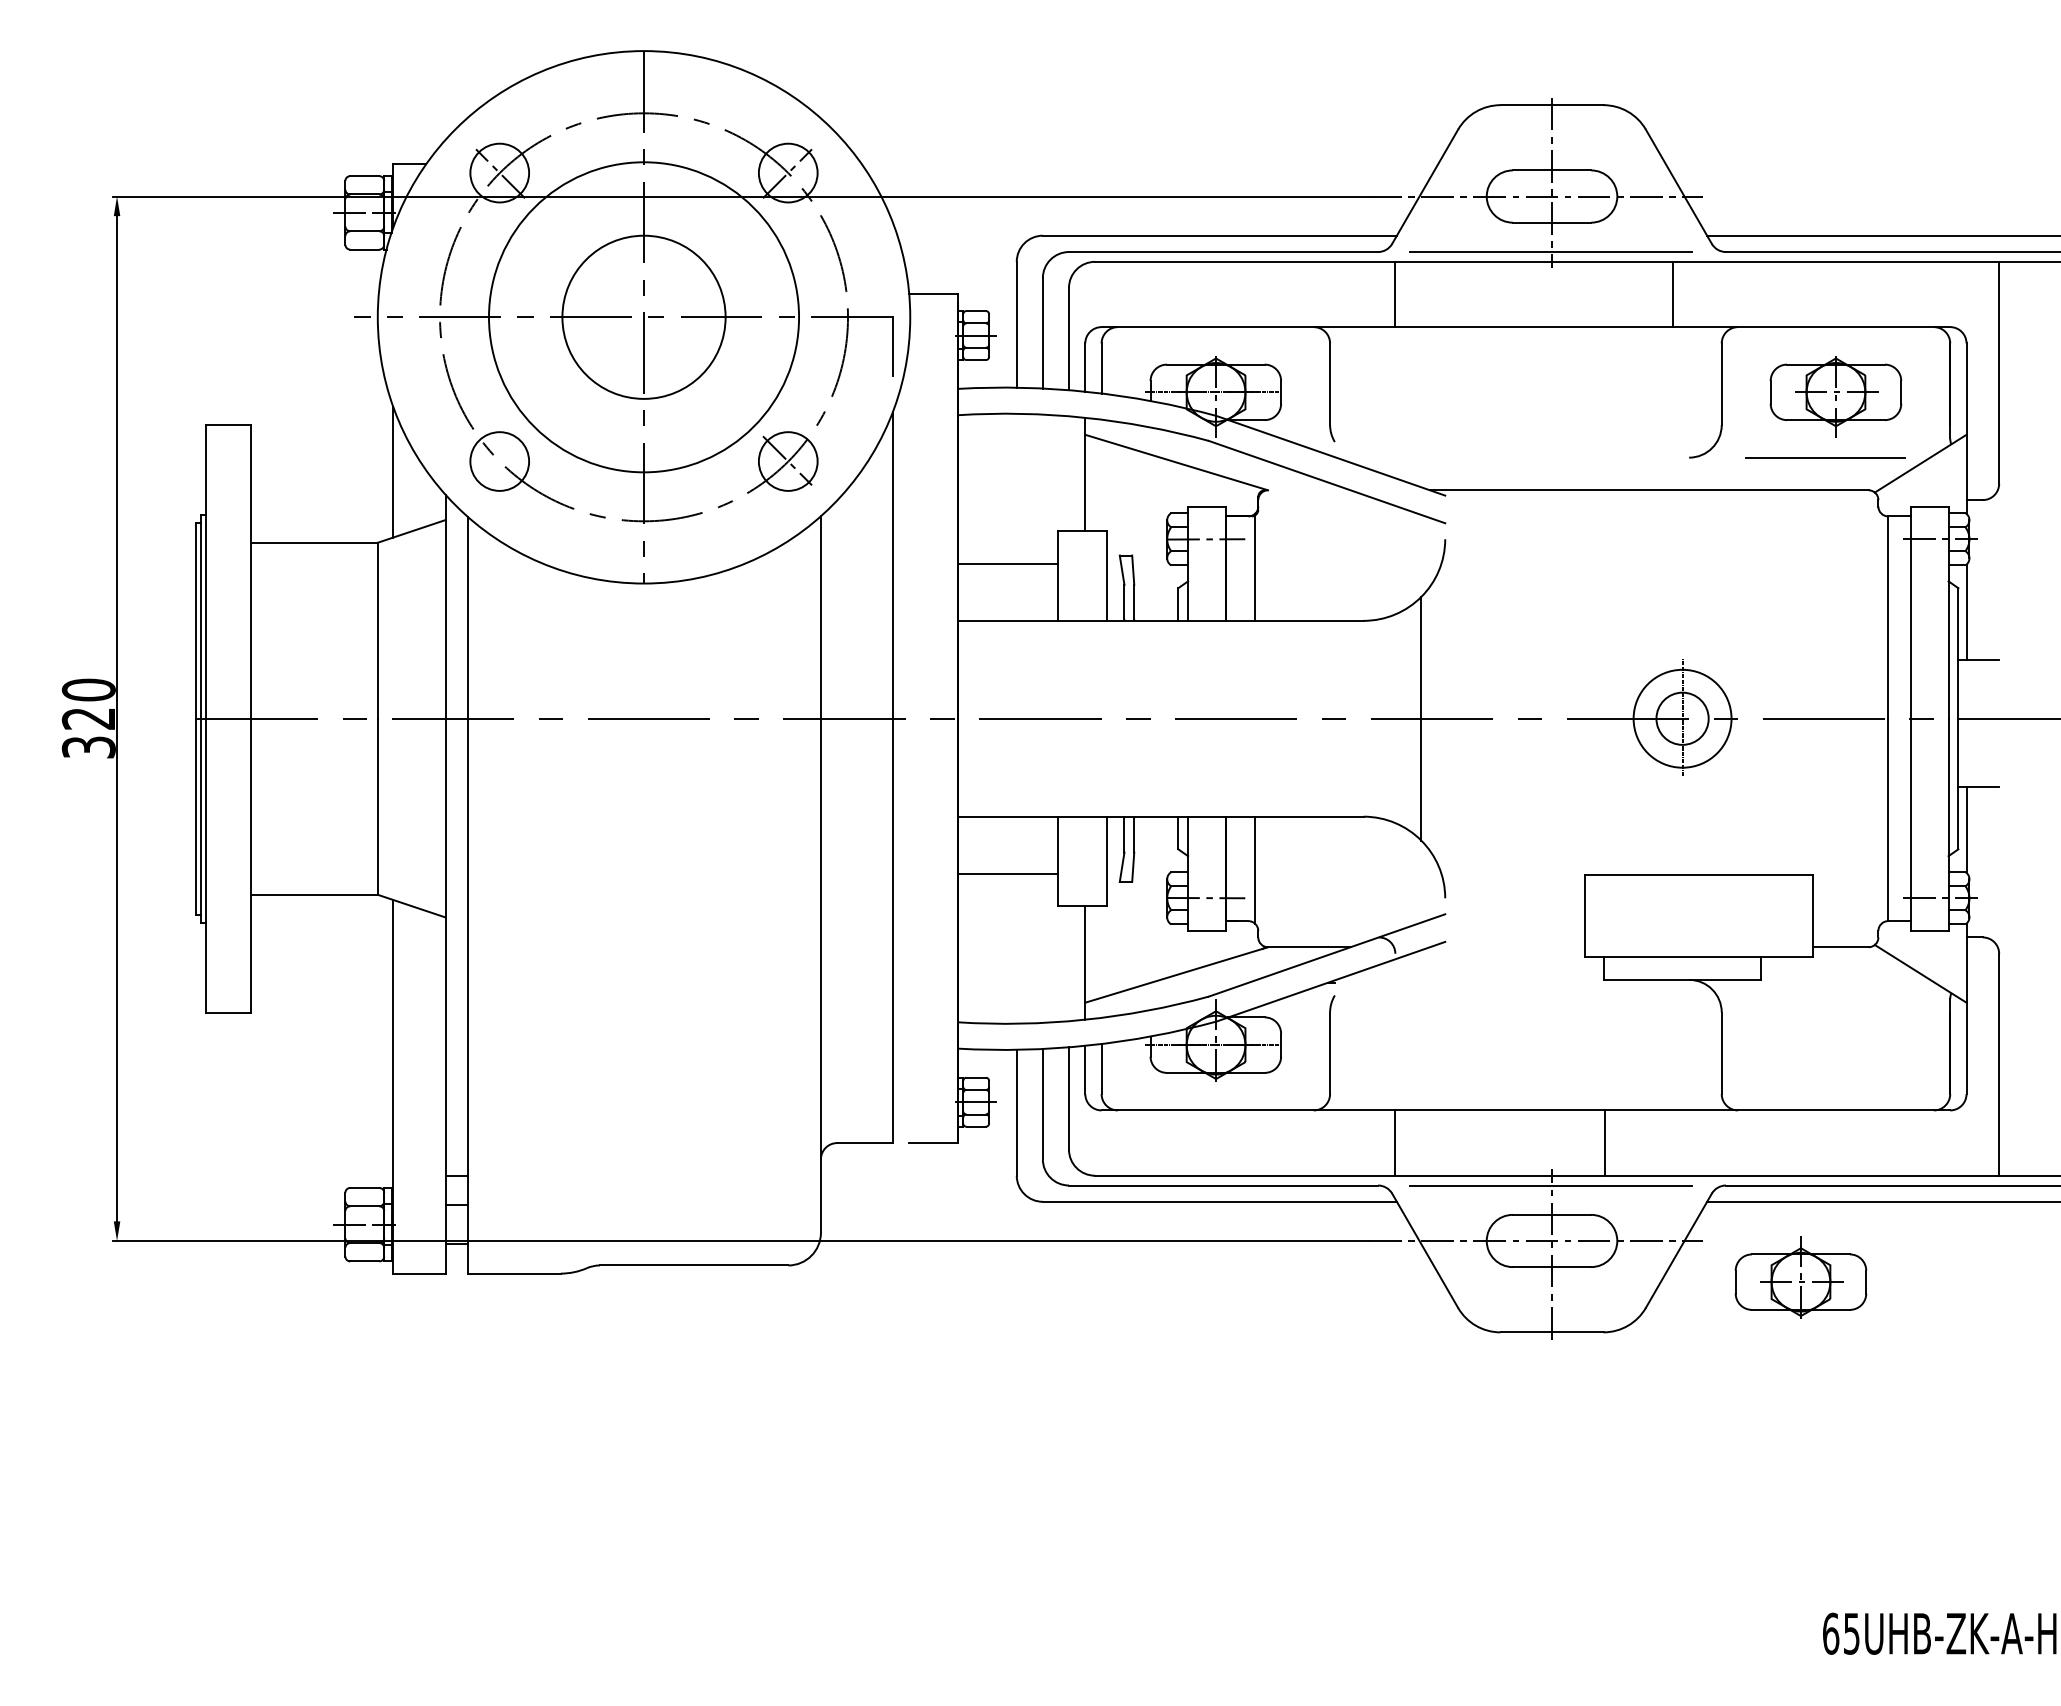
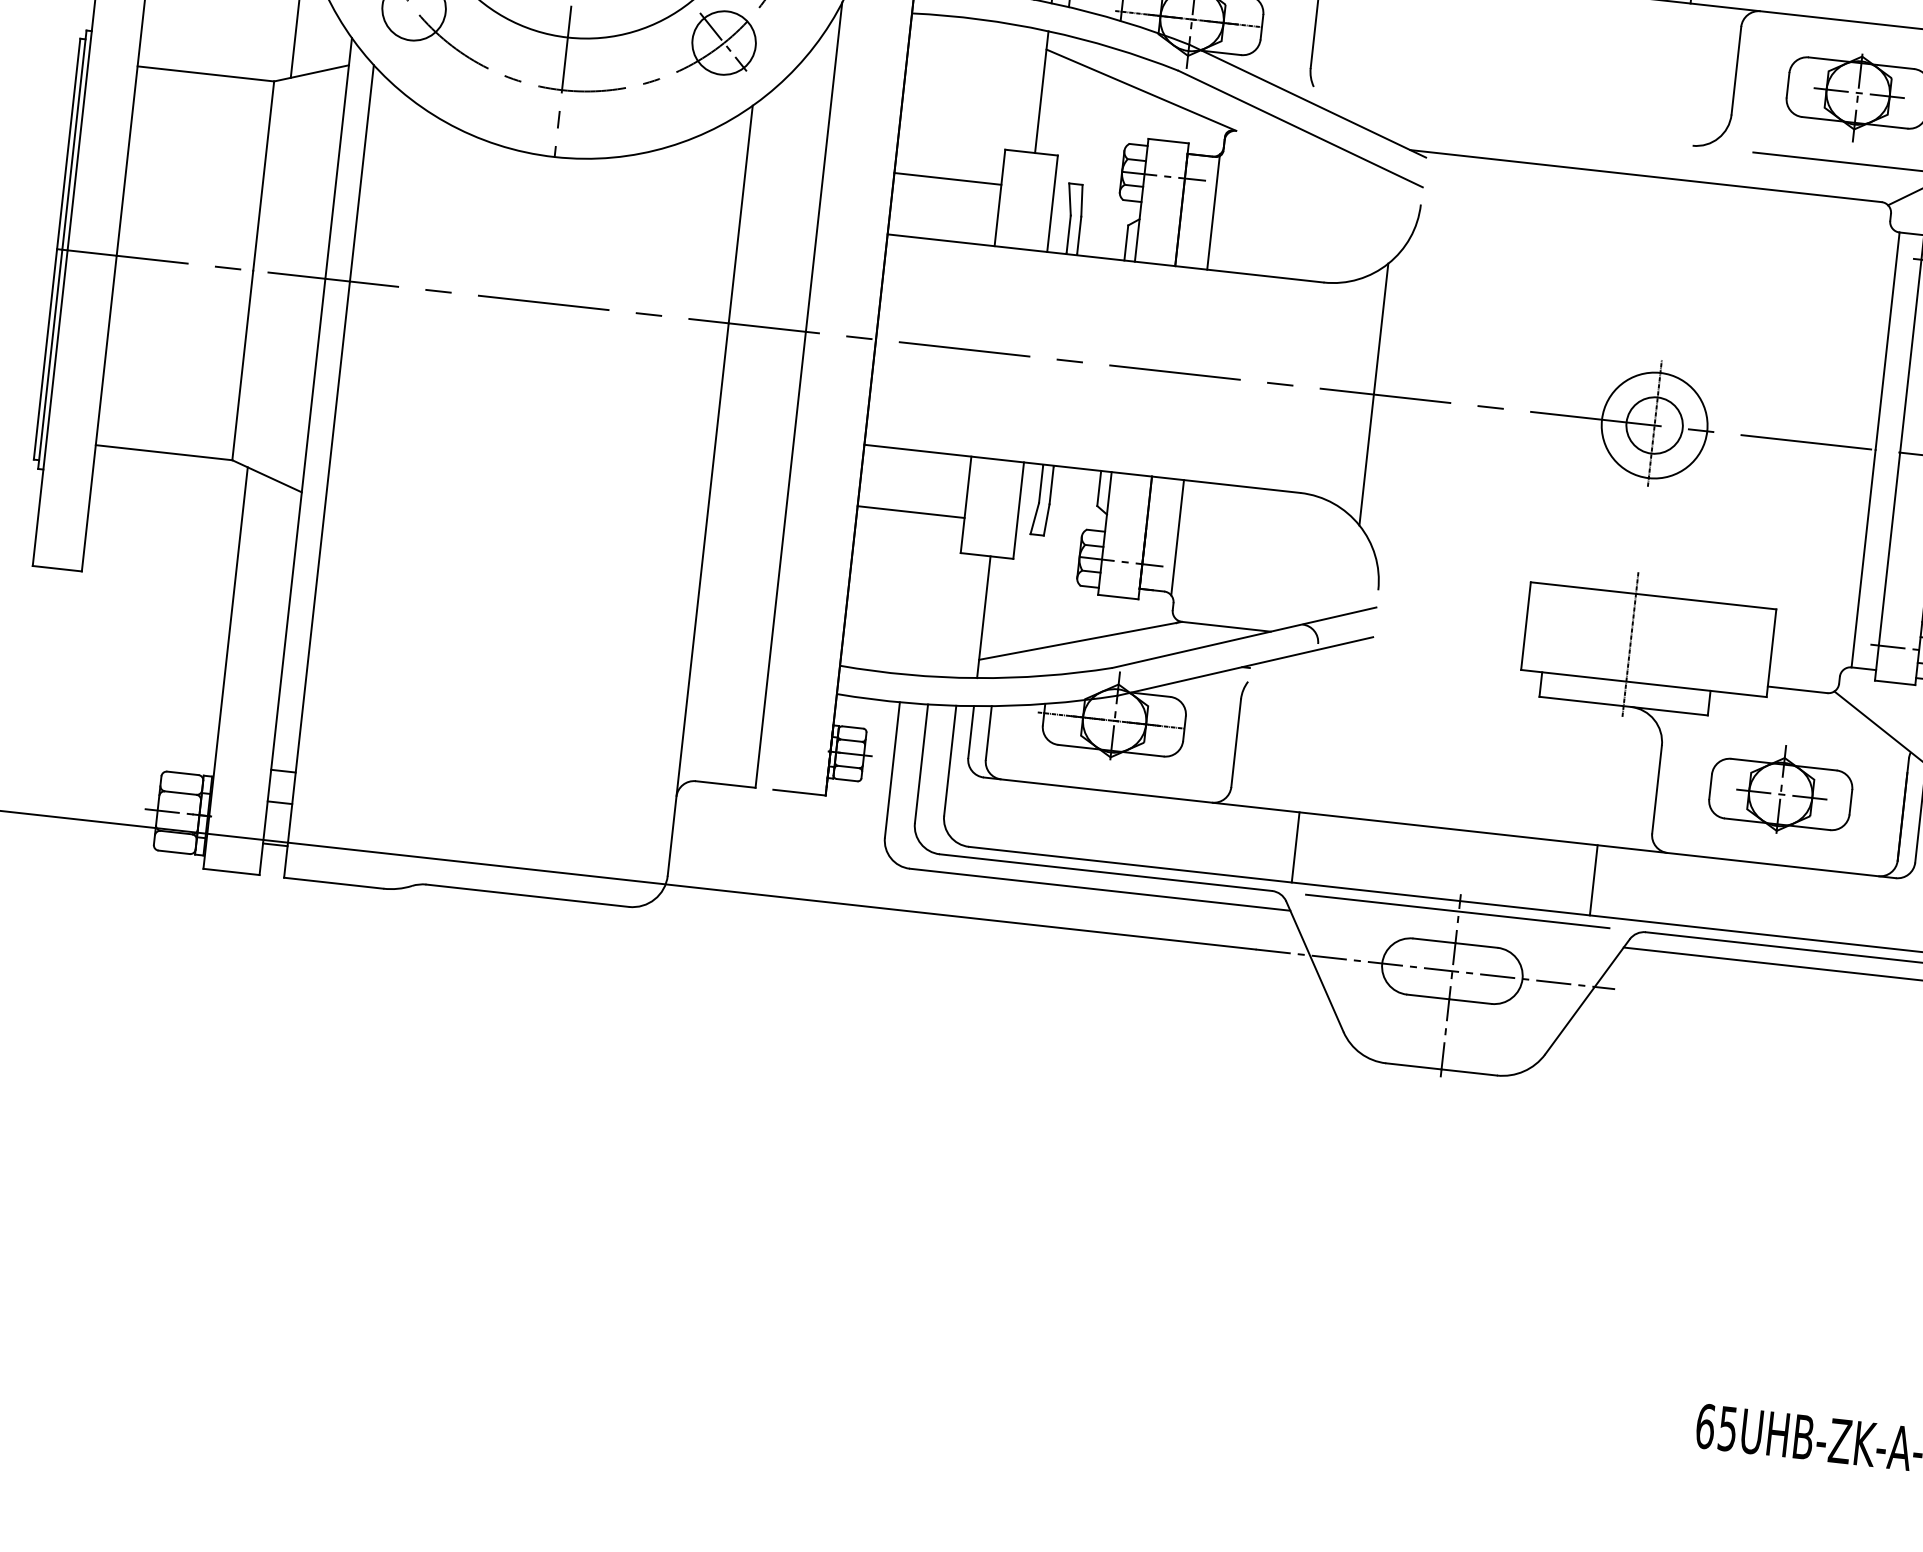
line: (1682, 921) -> (1630, 643), added
line: (1604, 1142) -> (1593, 879), moved
part: (1800, 1277) -> (1780, 789), moved

